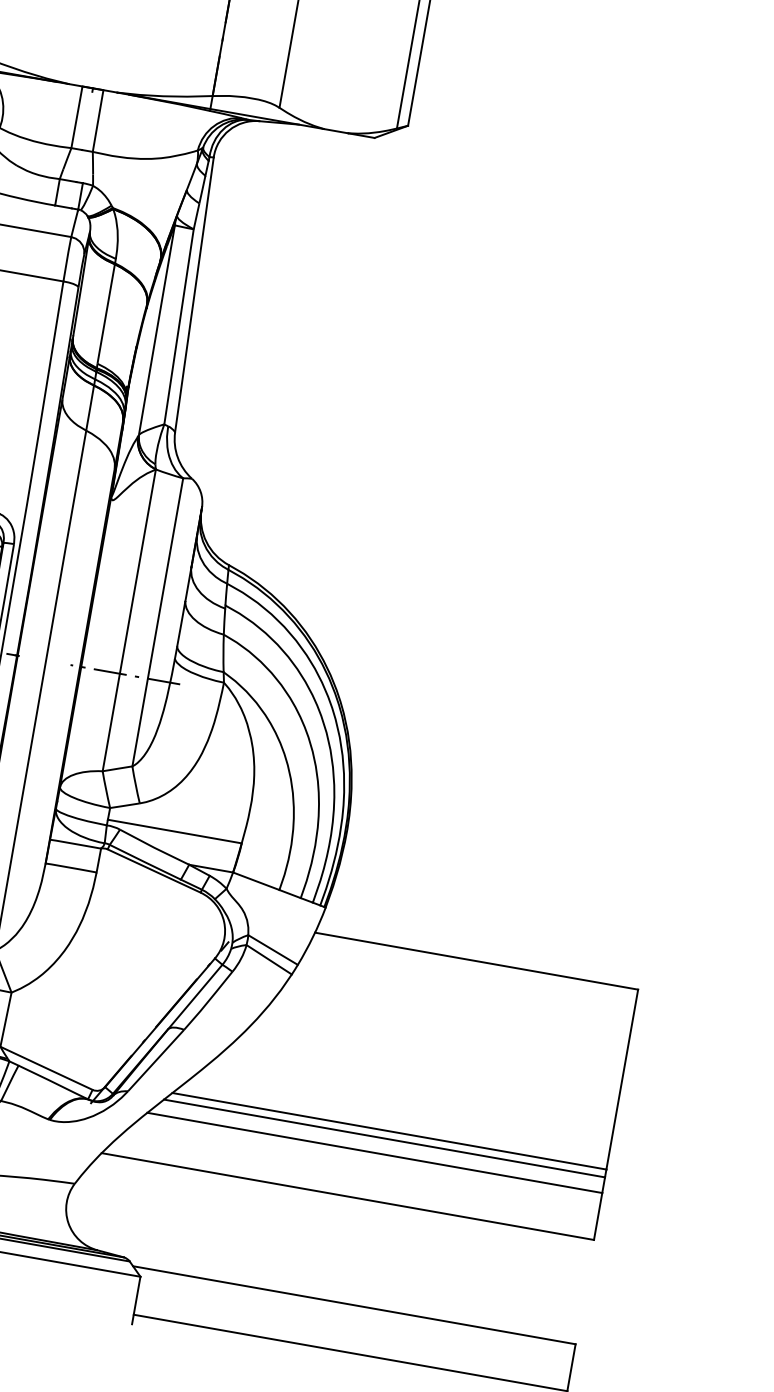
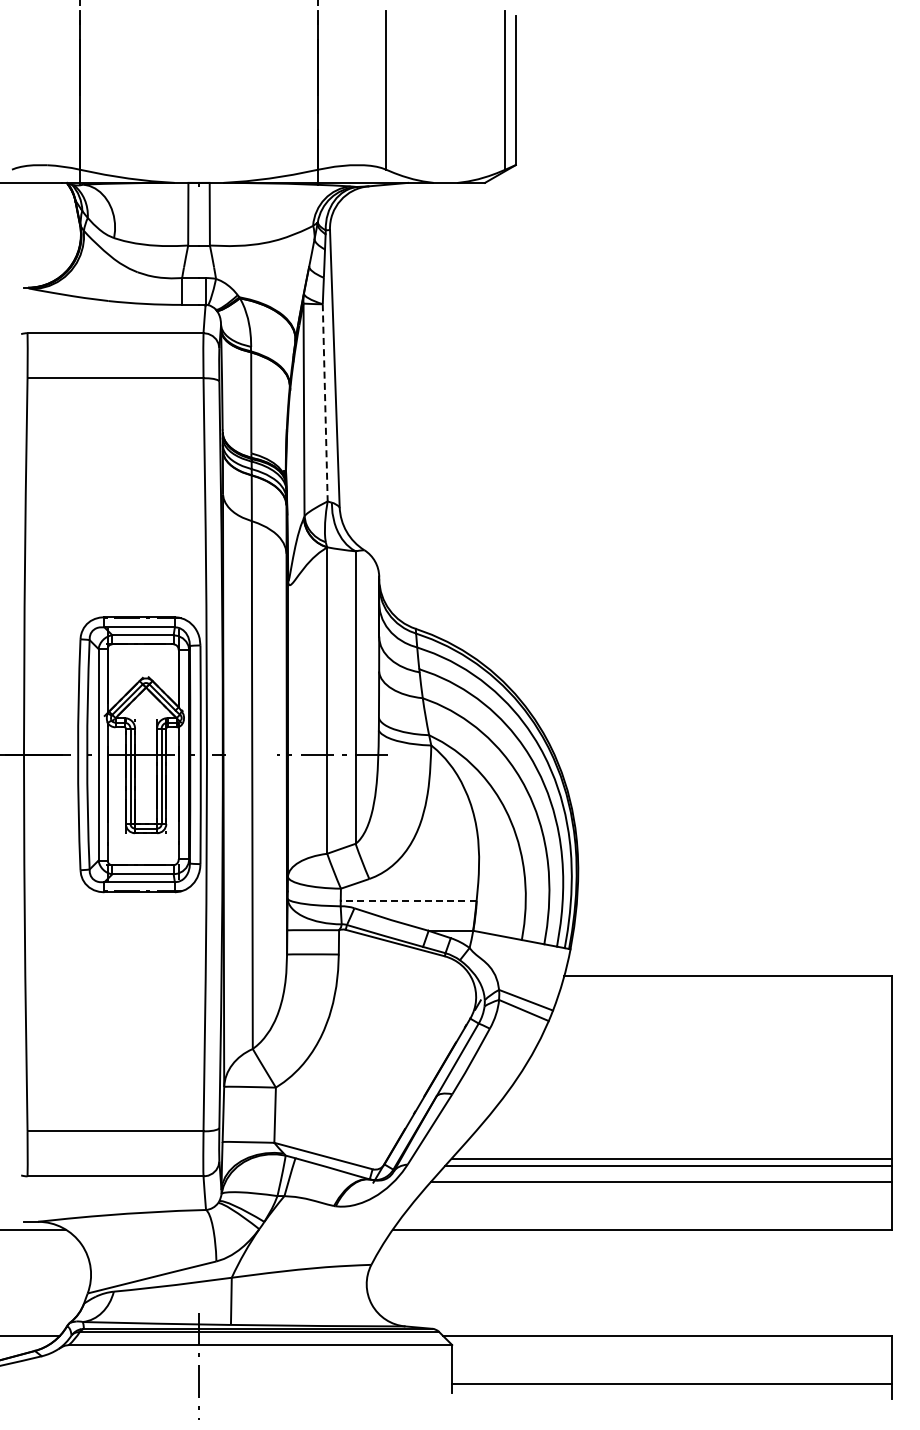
line: (179, 326) -> (325, 402), solid -> dashed
line: (174, 831) -> (408, 900), solid -> dashed

